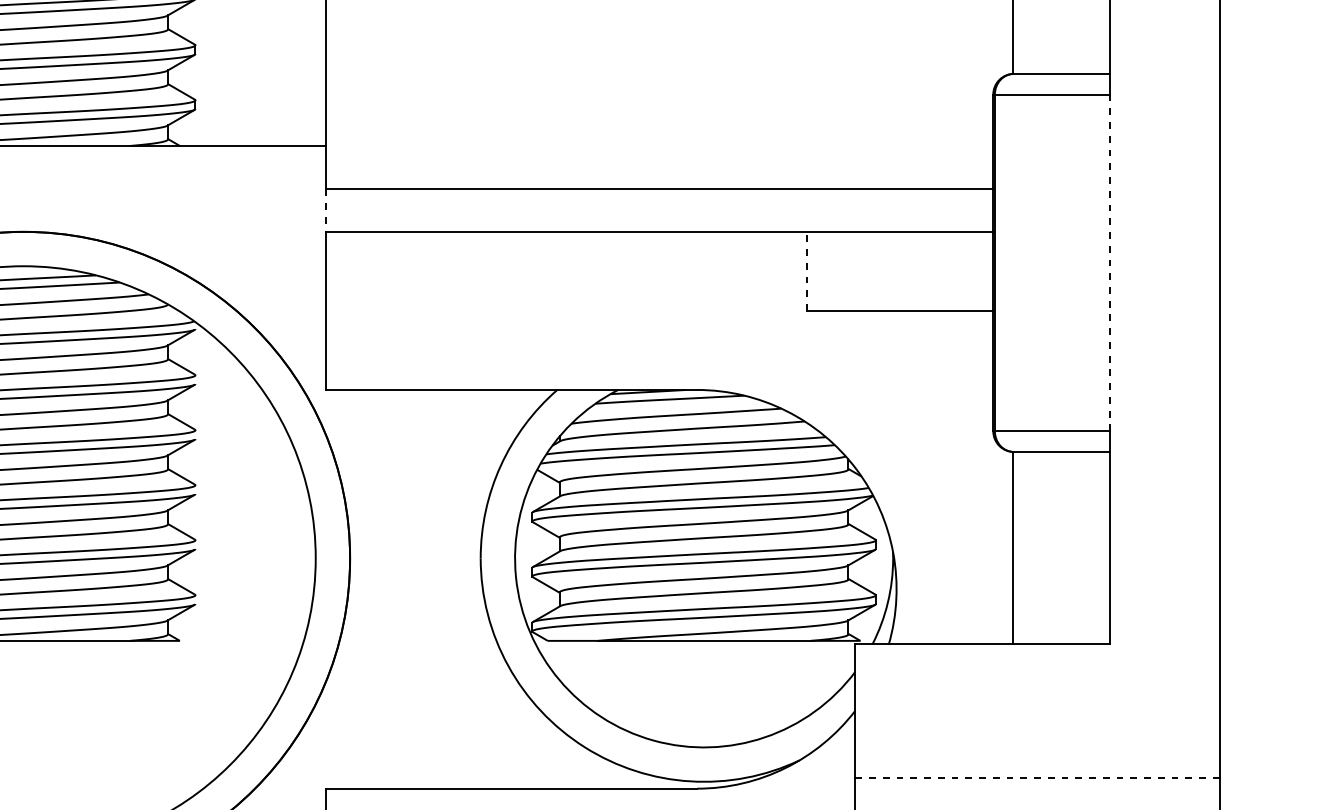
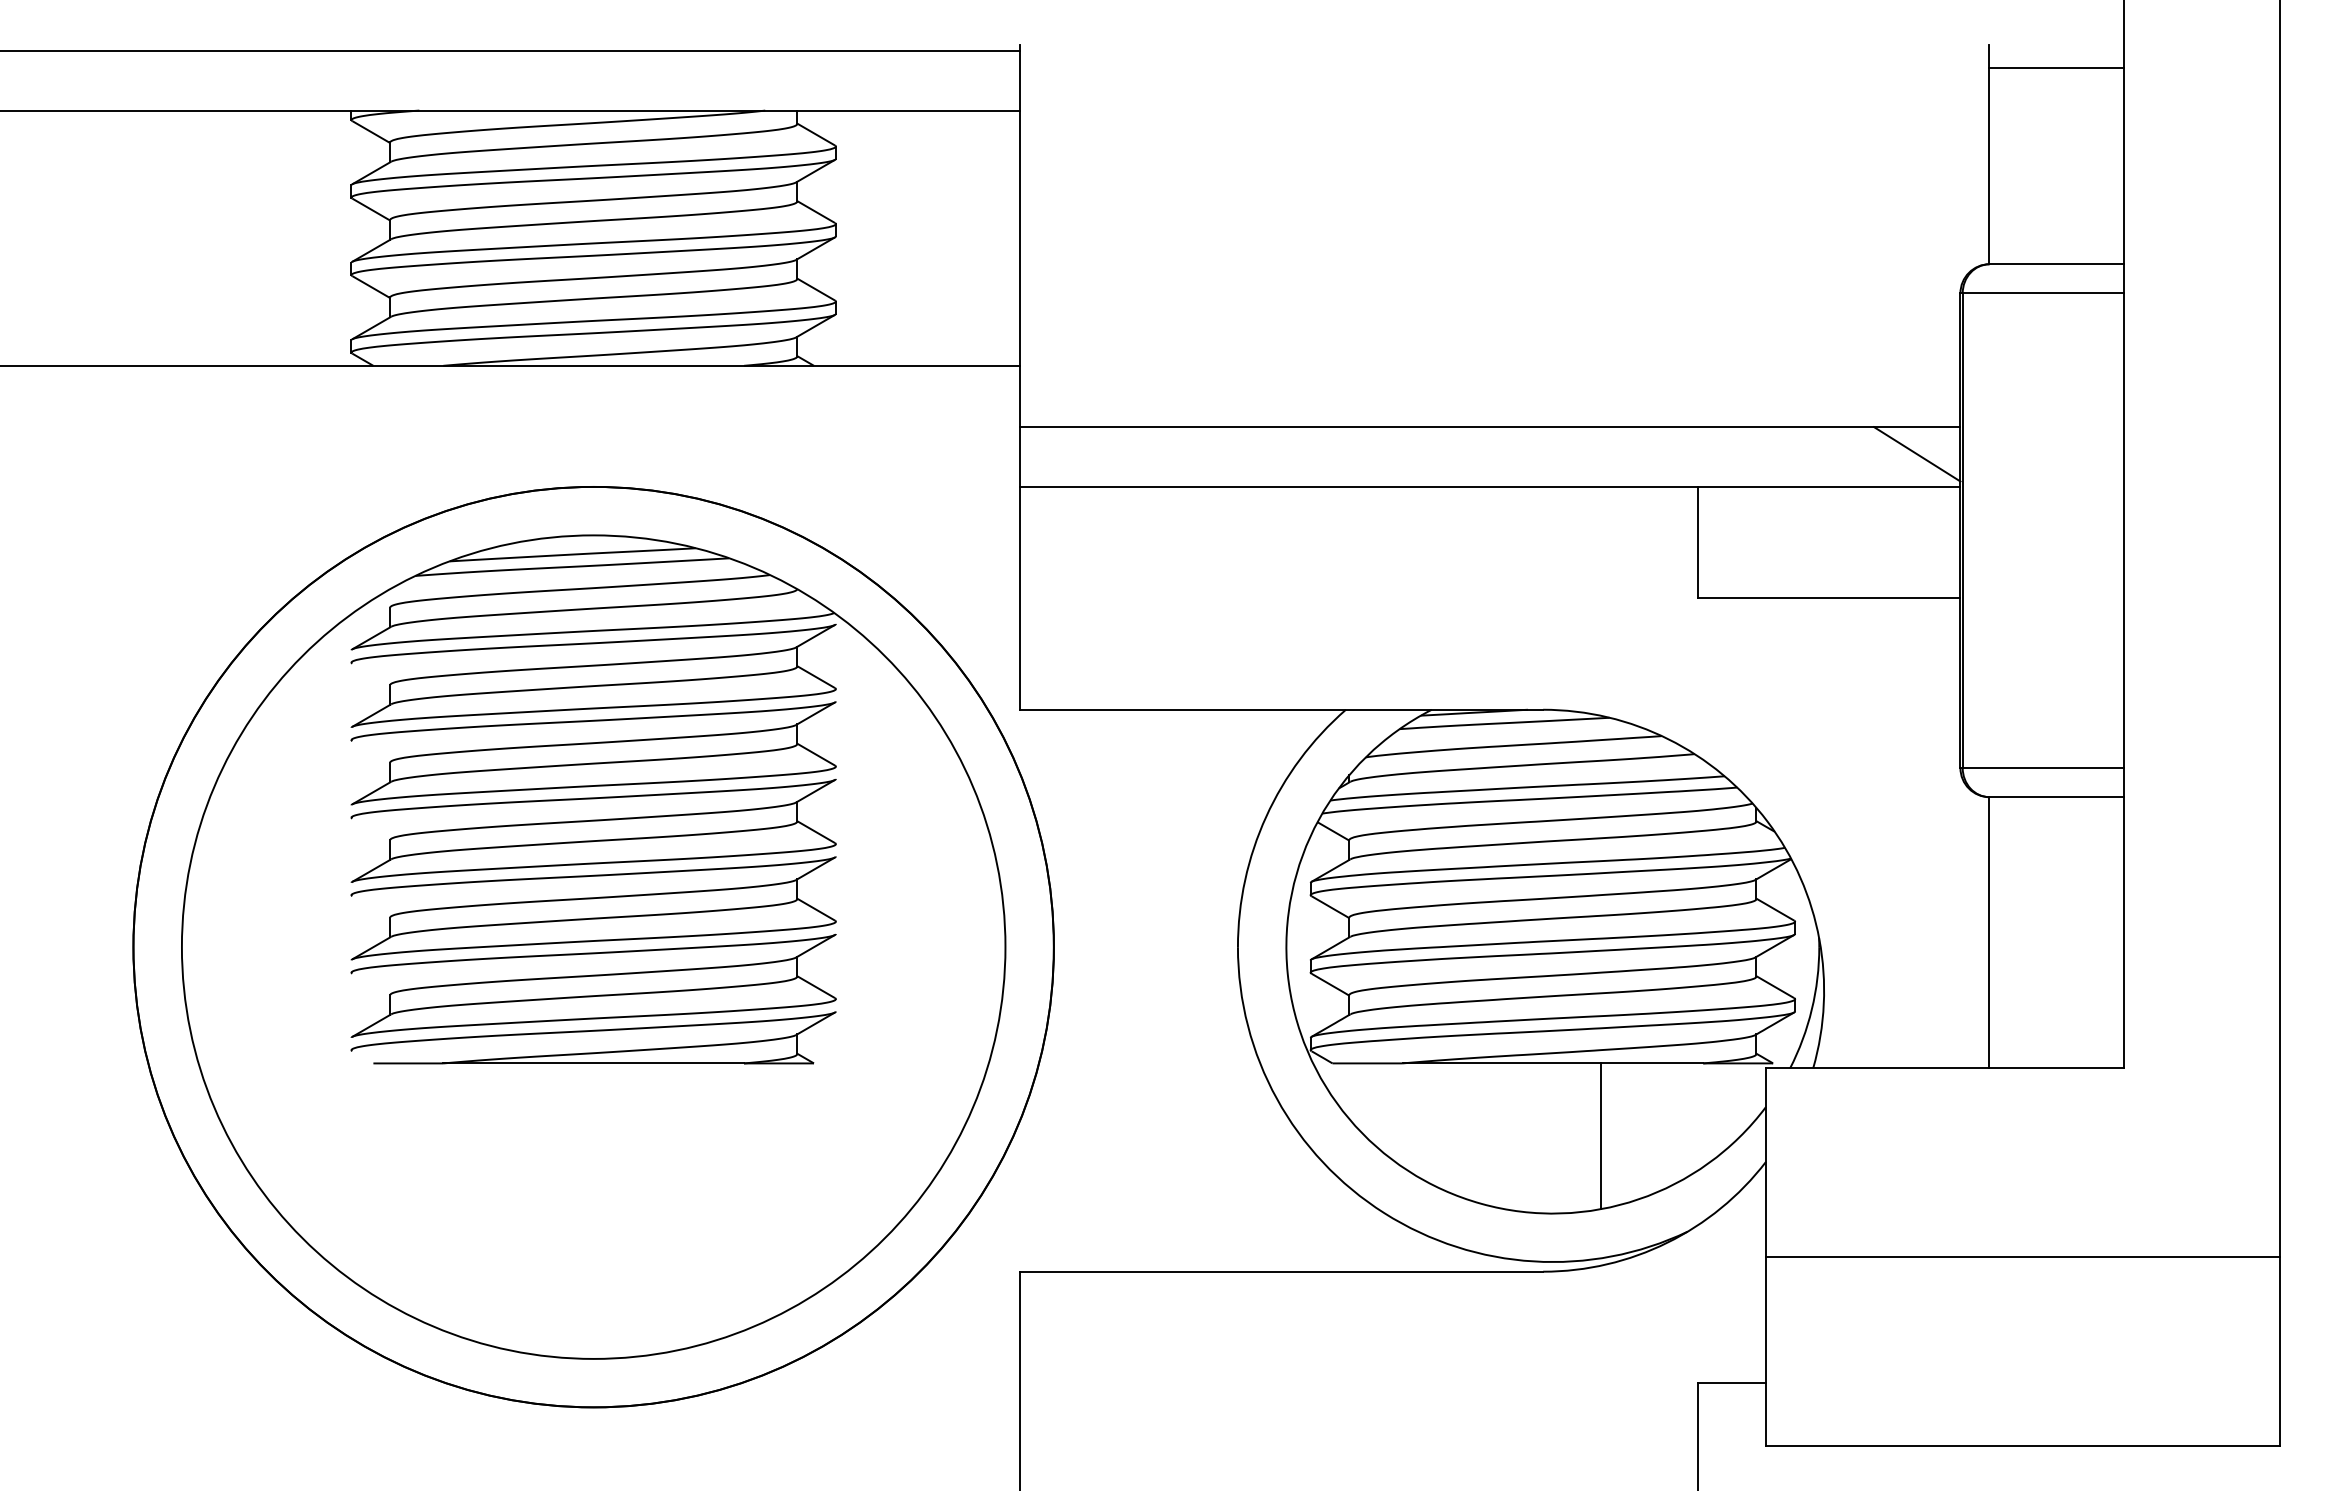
line: (962, 208) -> (1917, 454), added
line: (325, 210) -> (1019, 456), dashed -> solid
line: (1109, 263) -> (2124, 531), dashed -> solid
line: (807, 271) -> (1698, 542), dashed -> solid
line: (738, 692) -> (1601, 1136), added
line: (1037, 777) -> (2022, 1256), dashed -> solid

